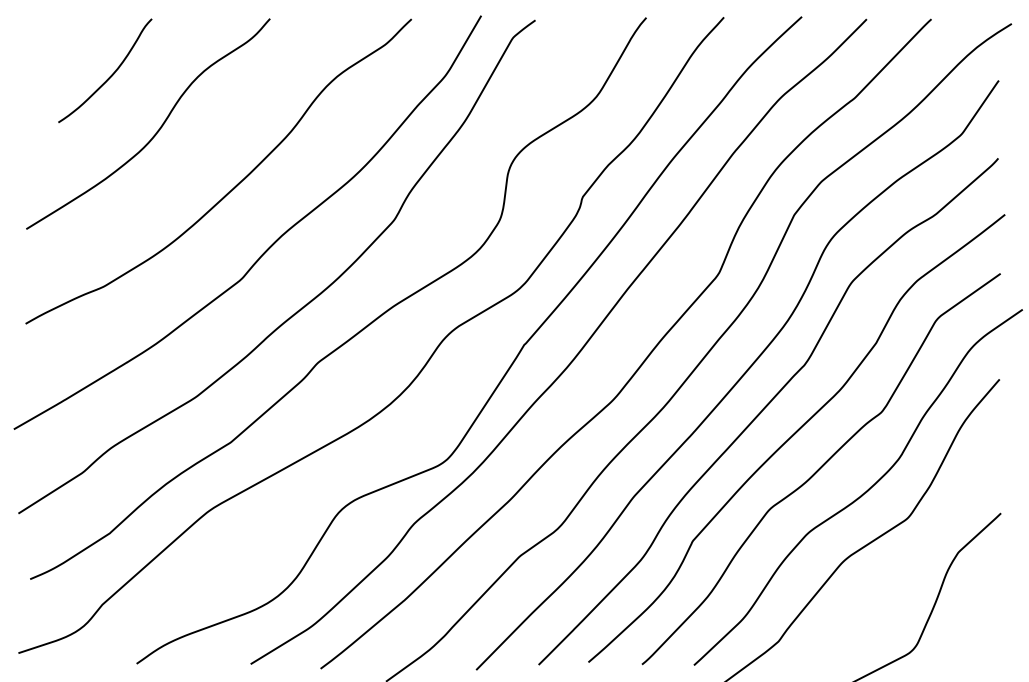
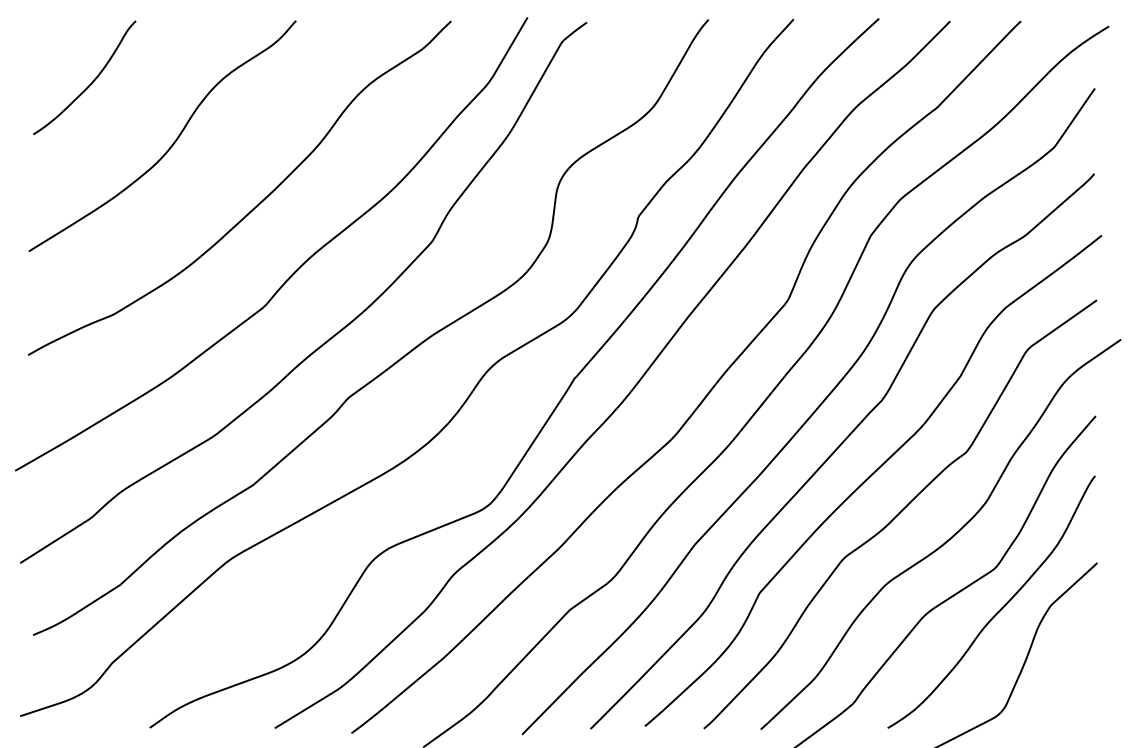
curve: (110, 75) -> (90, 82), moved
curve: (912, 555) -> (1000, 609), added

